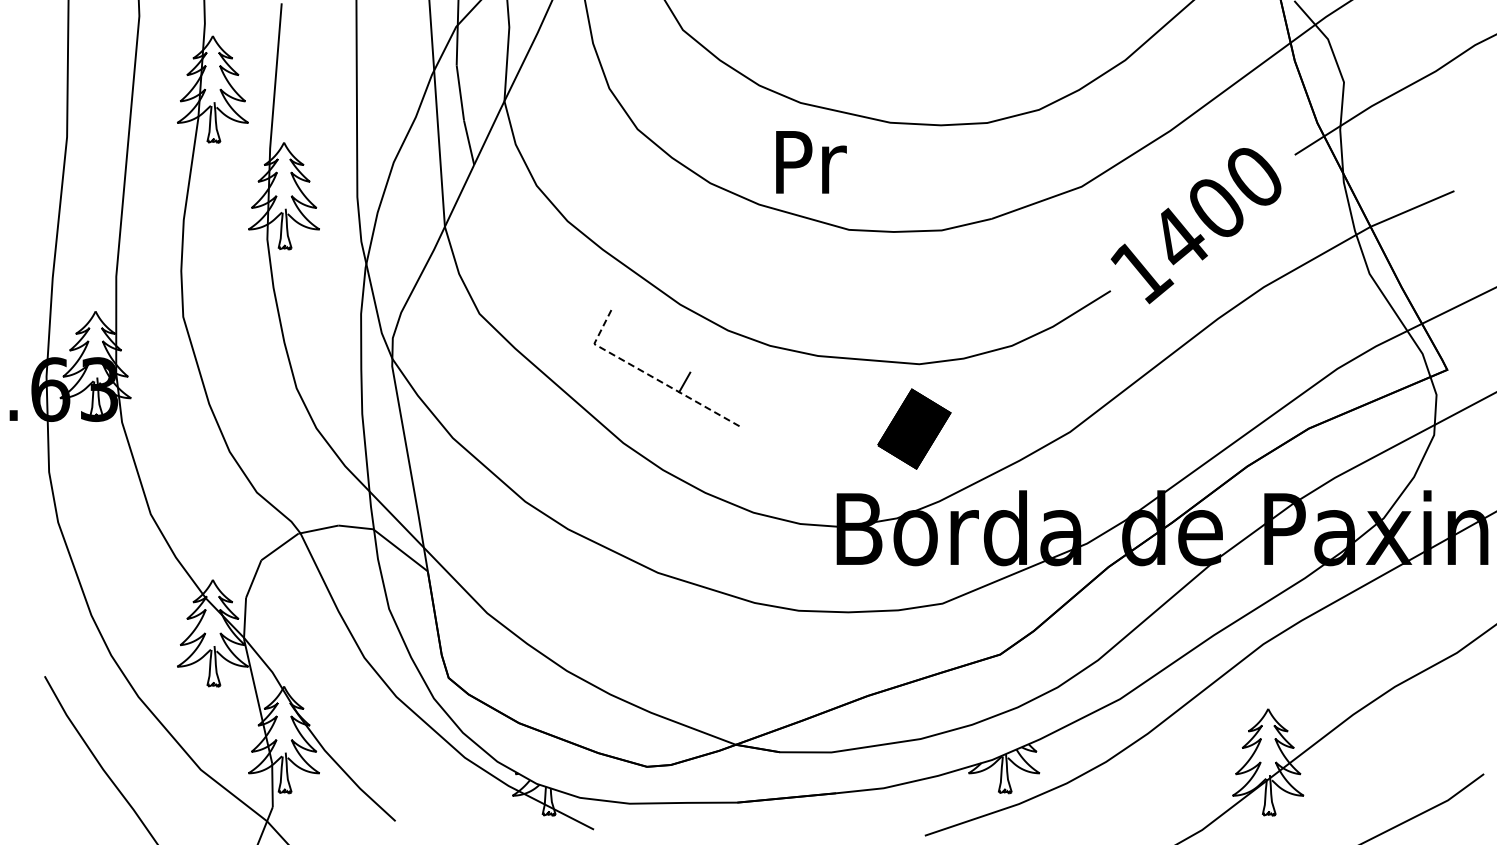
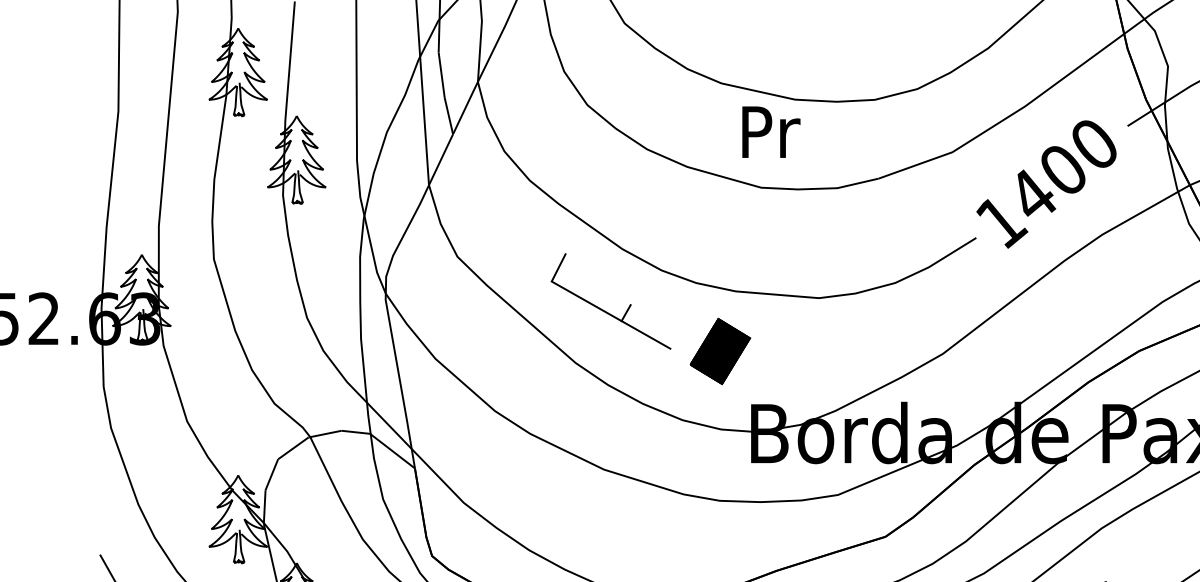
text: (811, 162) -> (771, 132), moved
line: (649, 375) -> (597, 307), dashed -> solid
part: (914, 428) -> (720, 350), moved

